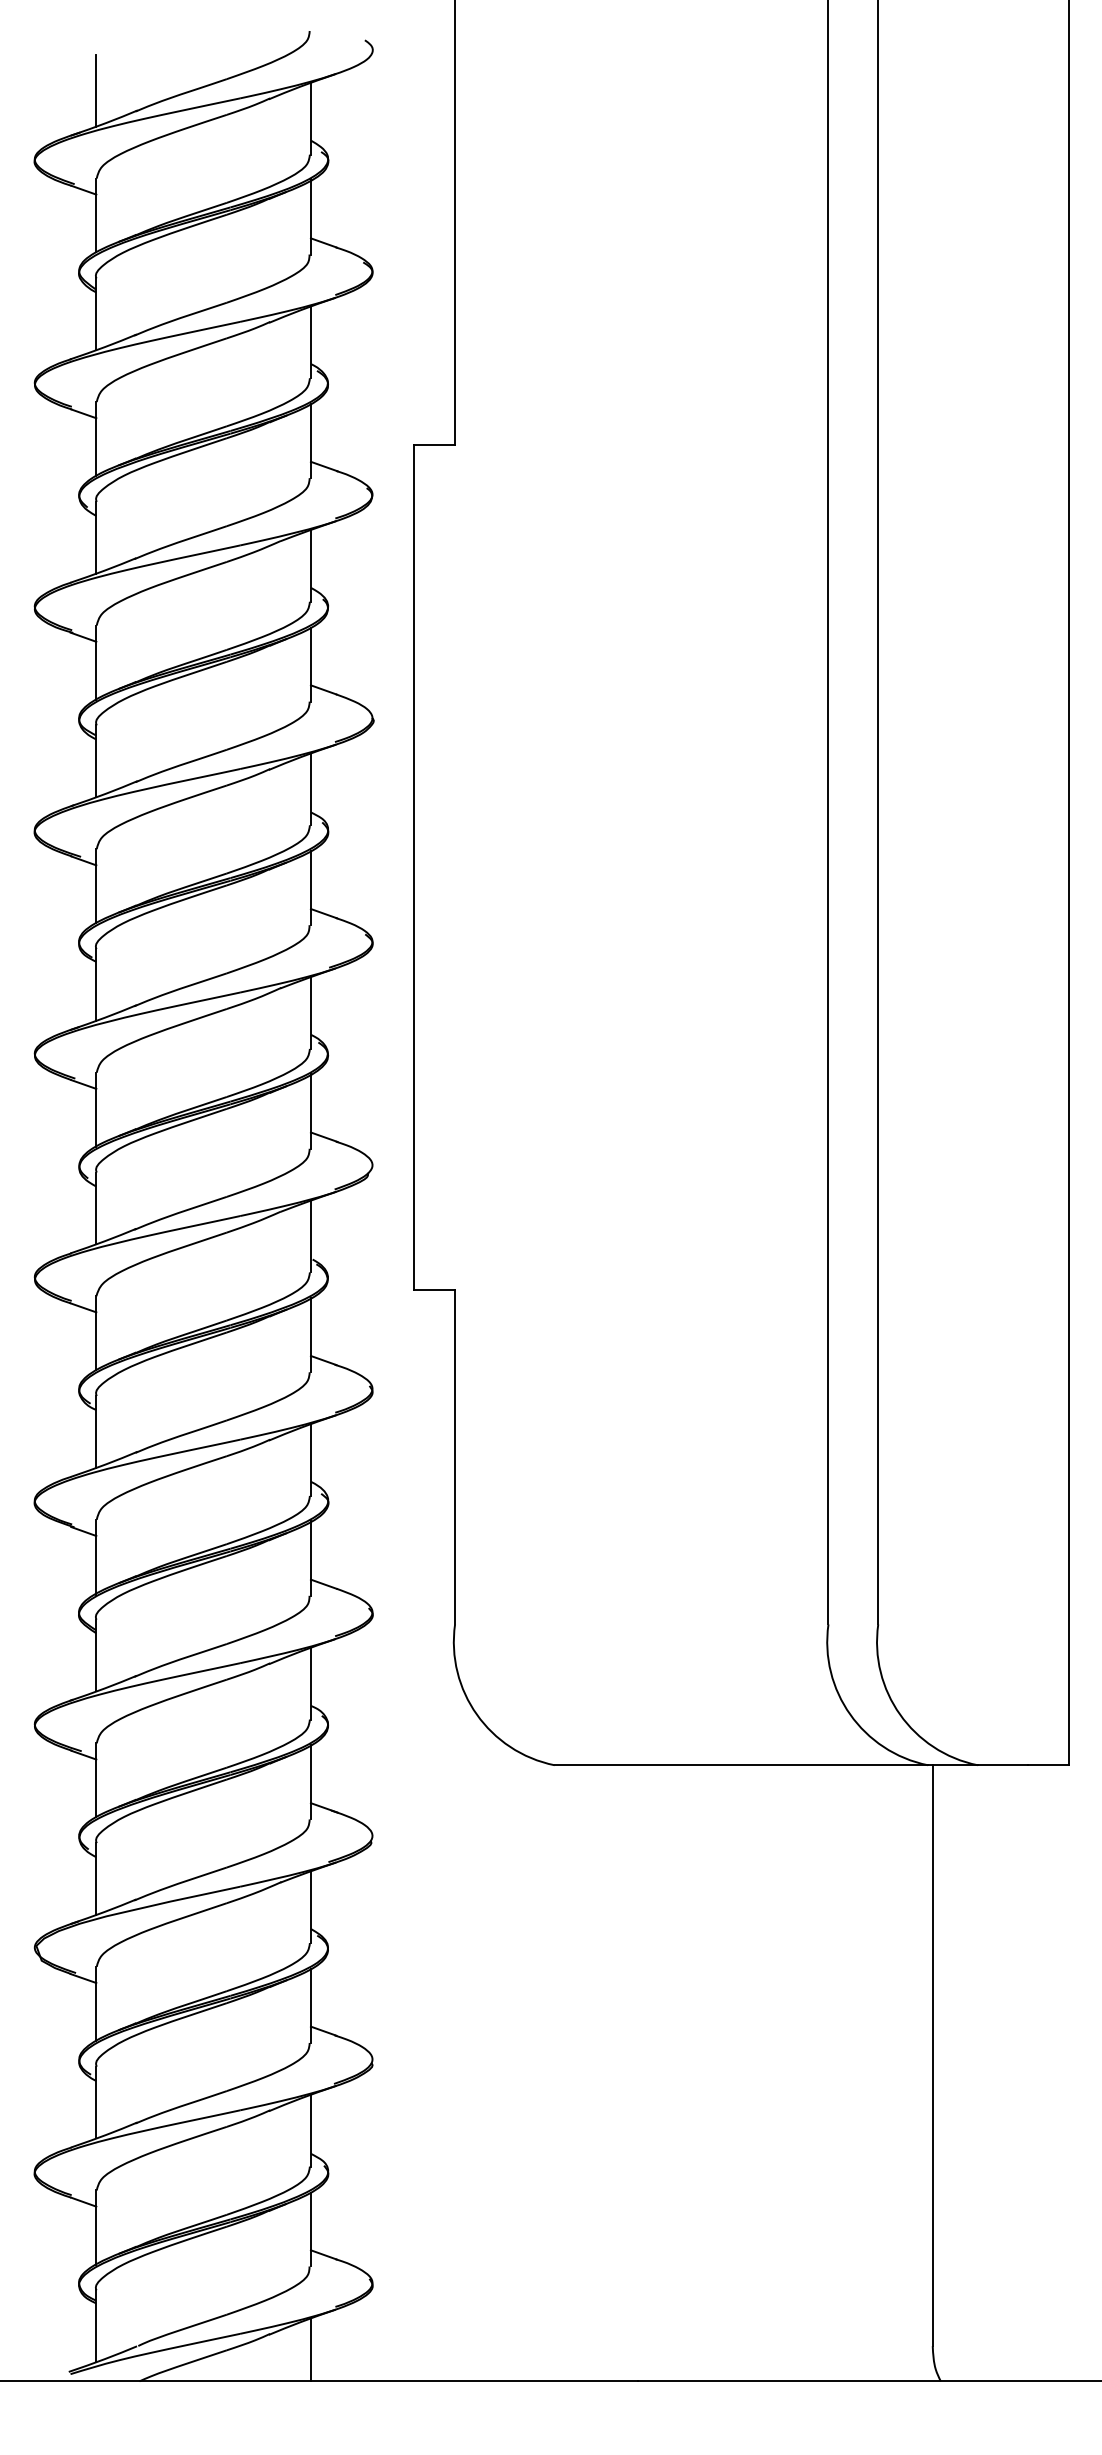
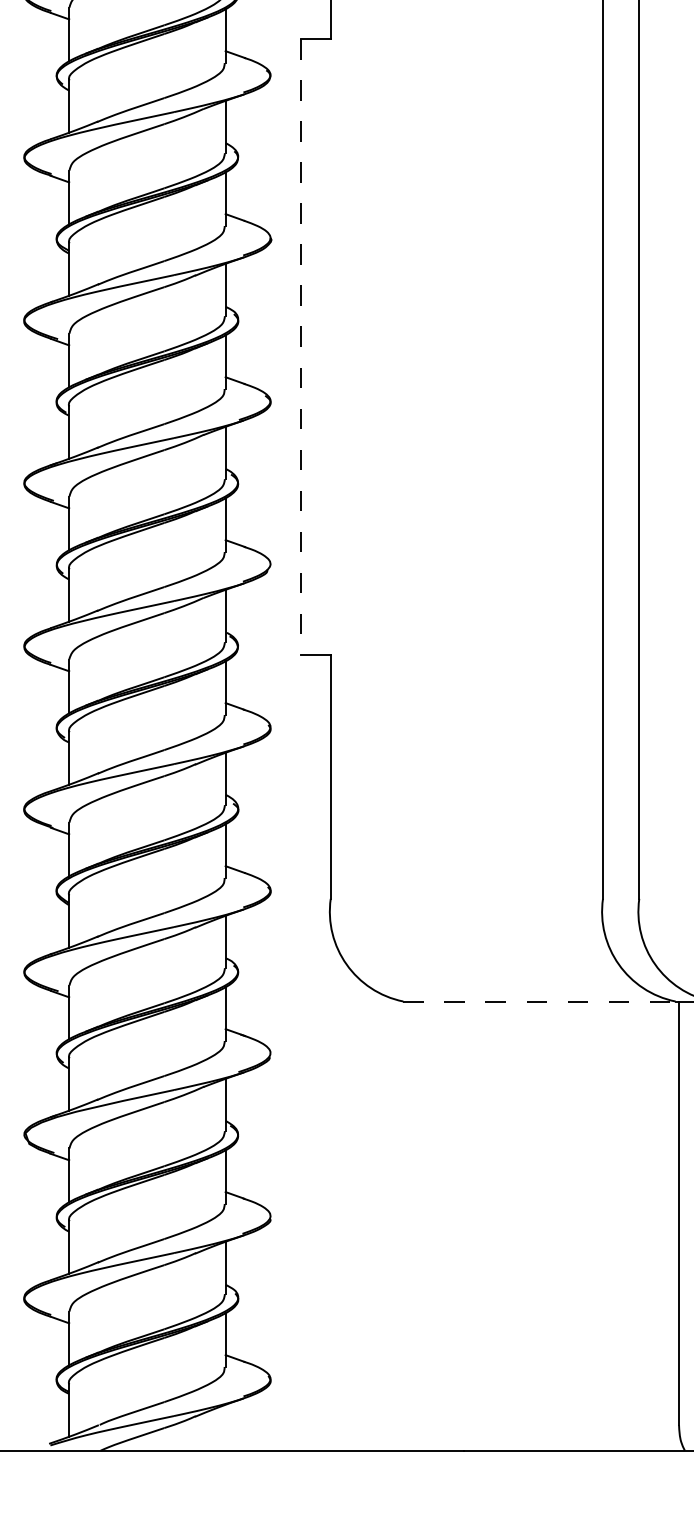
line: (413, 868) -> (300, 347), solid -> dashed
line: (741, 1765) -> (539, 1001), solid -> dashed
line: (310, 2349) -> (225, 1427), removed

